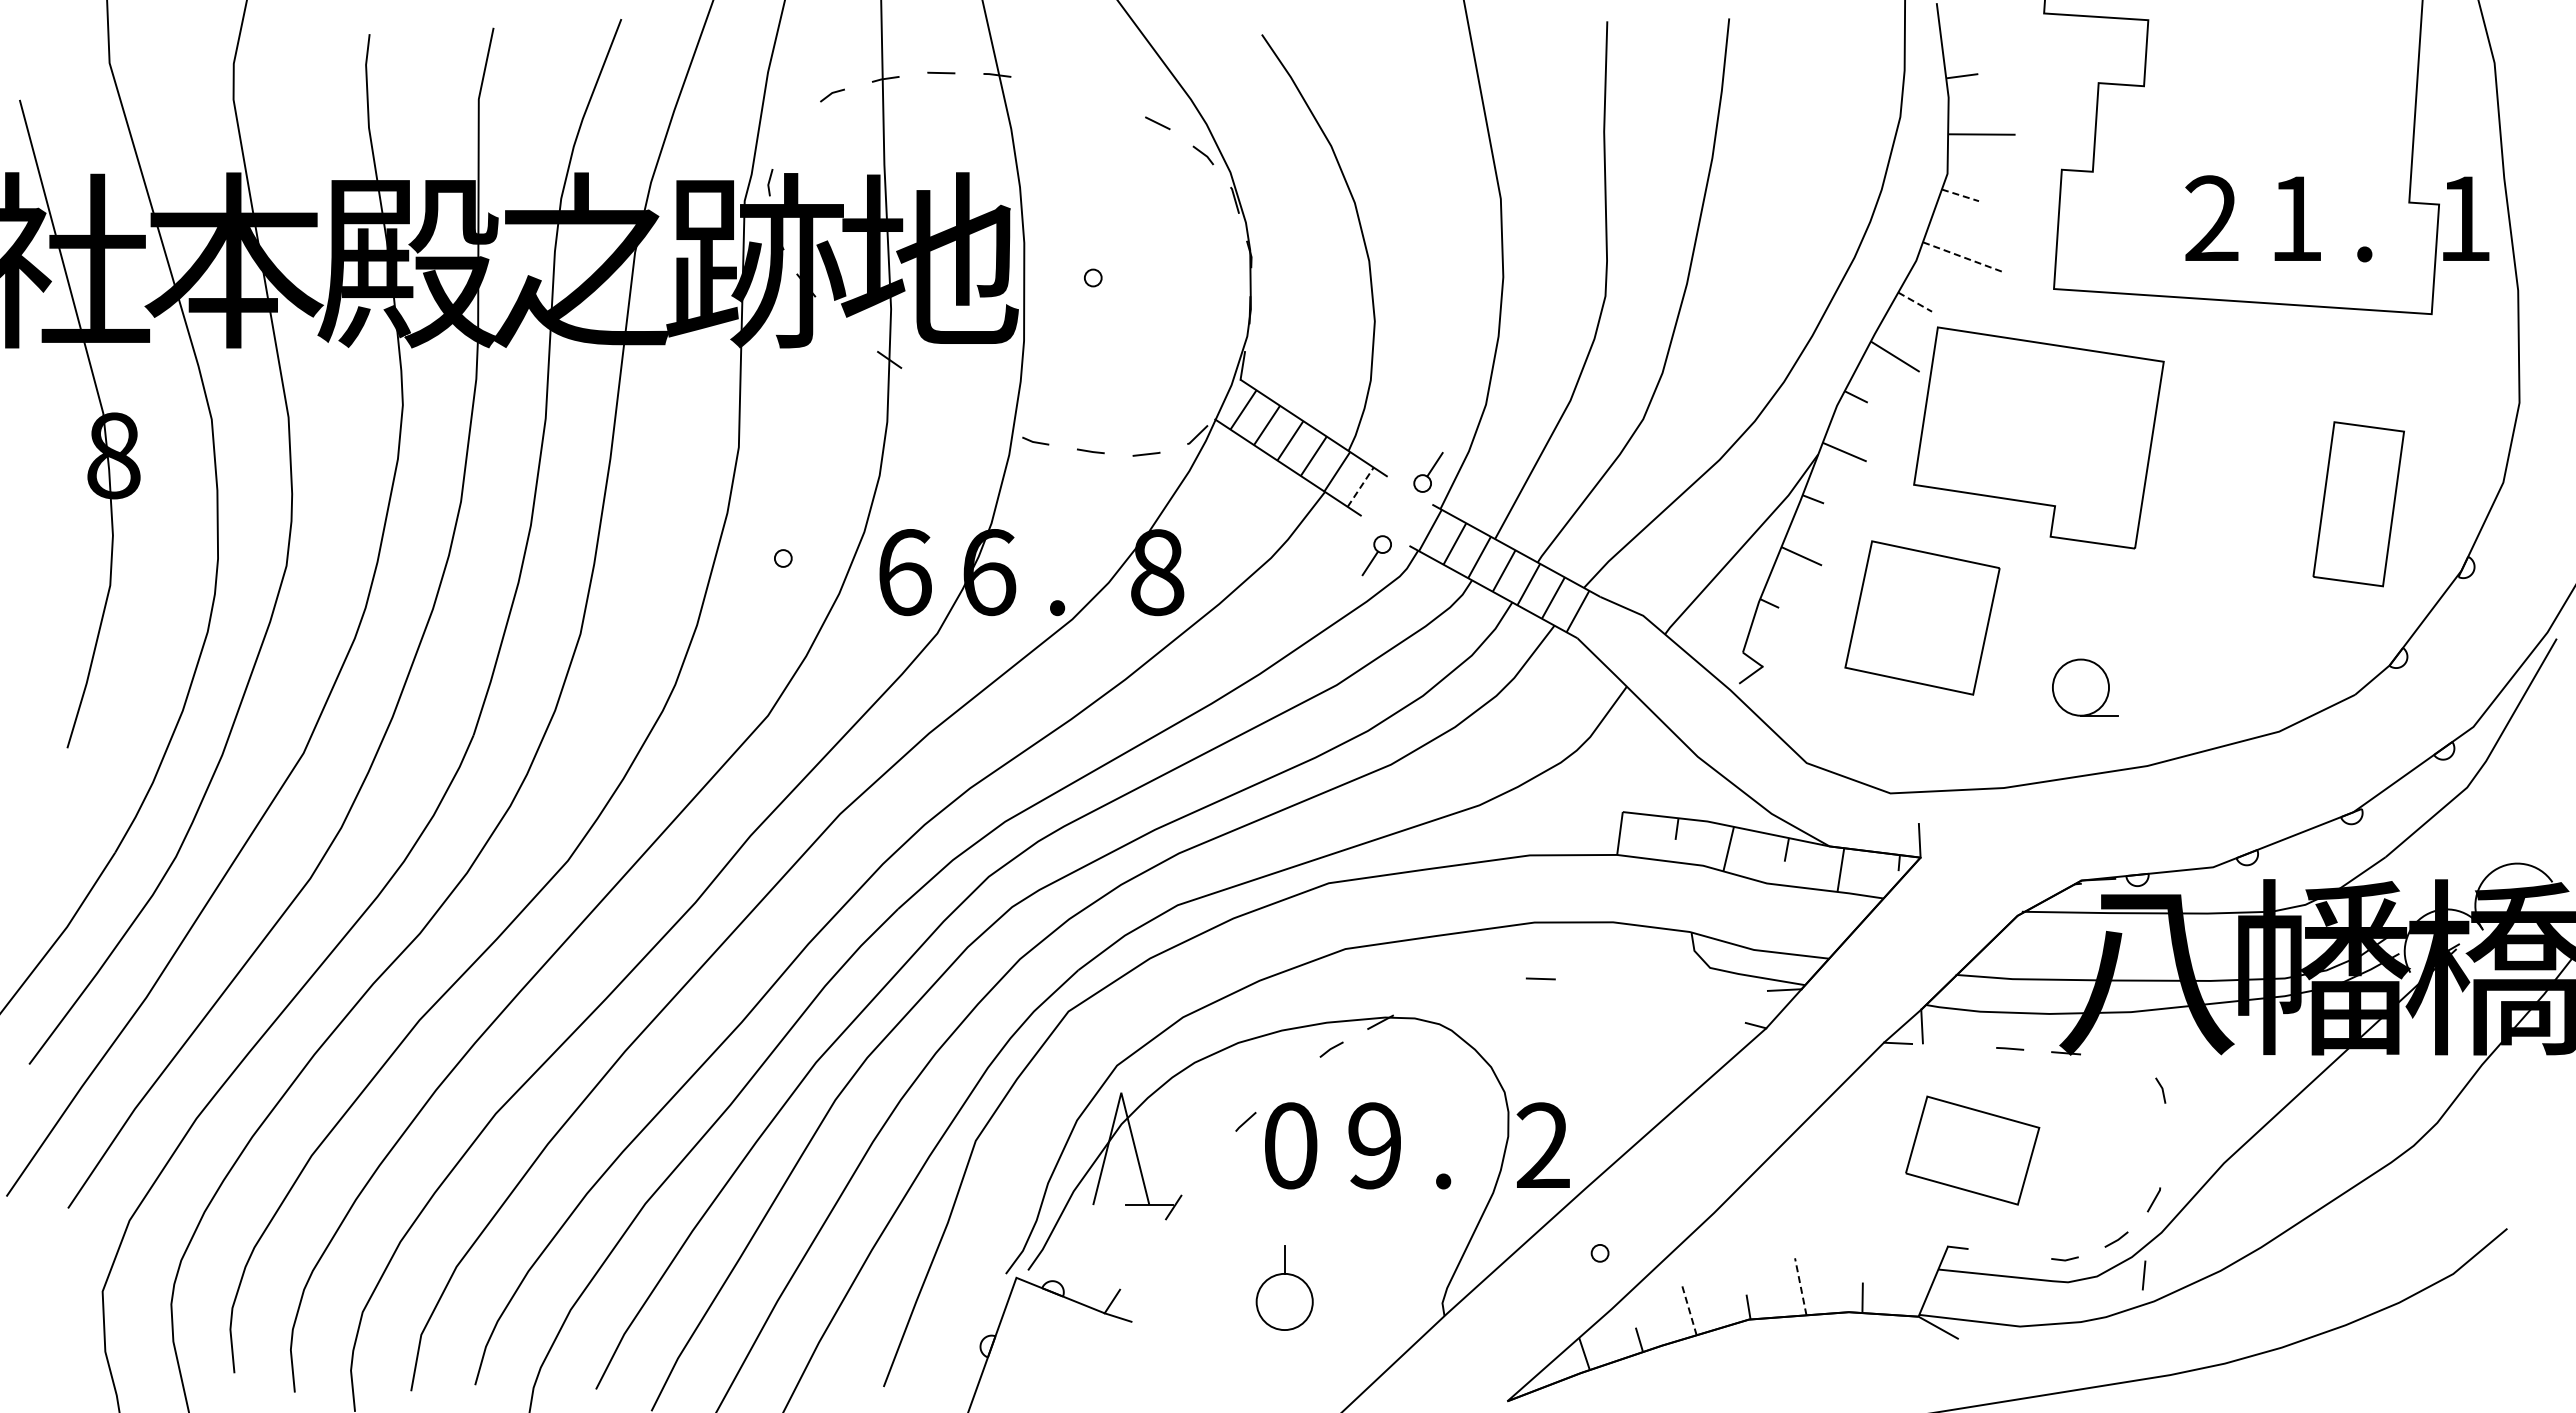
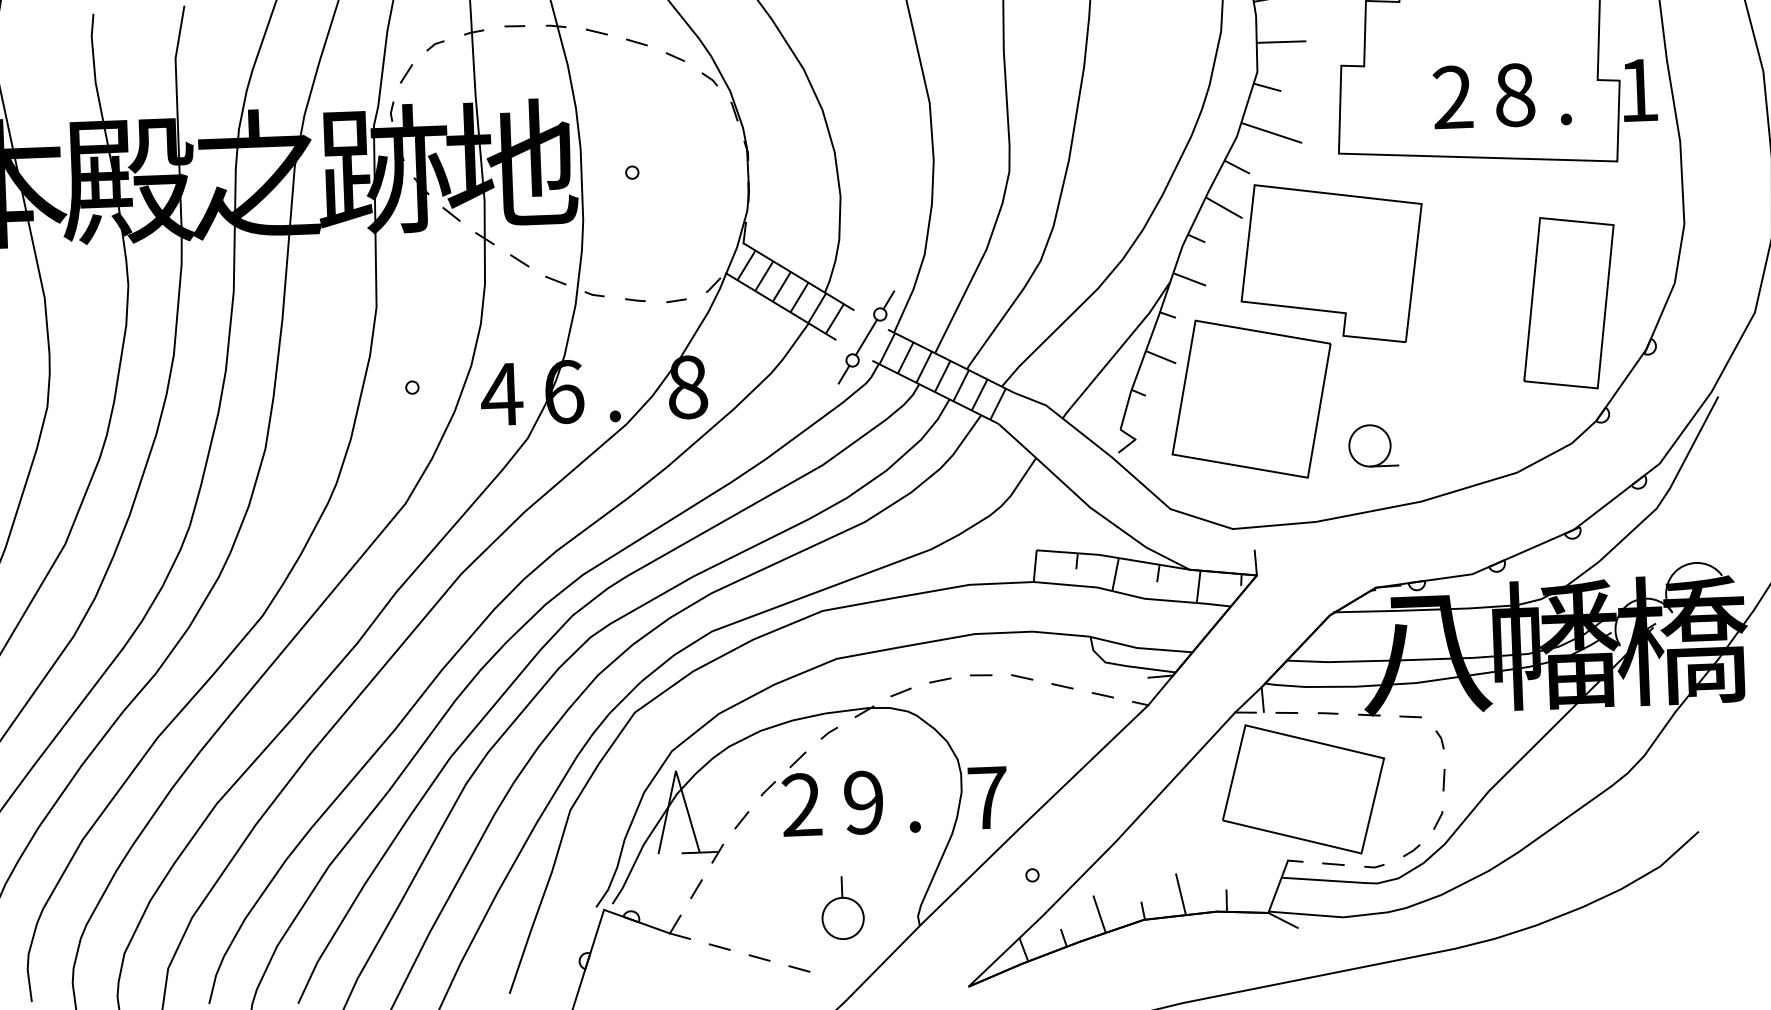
line: (1052, 85) -> (596, 32), added
line: (1105, 100) -> (636, 41), added
line: (791, 131) -> (406, 73), added
line: (1960, 195) -> (1267, 87), dashed -> solid
text: (2296, 218) -> (1515, 94), 1 -> 8
line: (1964, 257) -> (1272, 132), dashed -> solid
line: (1915, 302) -> (1237, 167), dashed -> solid
line: (845, 325) -> (451, 214), added
line: (935, 391) -> (519, 260), added
line: (983, 420) -> (555, 280), added
line: (1360, 487) -> (834, 319), dashed -> solid
part: (2358, 504) -> (1568, 303), size x1.43
line: (1402, 513) -> (866, 337), added
text: (904, 572) -> (501, 394), 6 -> 4
part: (1922, 617) -> (1251, 398), size x1.43
line: (1485, 983) -> (940, 680), added
line: (1596, 983) -> (1022, 677), added
line: (1430, 997) -> (900, 692), added
line: (1650, 997) -> (1062, 685), added
line: (1704, 1011) -> (1102, 694), added
line: (1954, 1045) -> (1287, 712), added
line: (2122, 1057) -> (1410, 716), added
line: (1287, 1083) -> (797, 759), added
text: (1543, 1144) -> (987, 796), 2 -> 7
text: (1290, 1145) -> (801, 804), 0 -> 2
part: (1972, 1150) -> (1303, 789), size x1.67
line: (1208, 1162) -> (742, 819), added
line: (2009, 1253) -> (1333, 863), added
line: (1142, 1254) -> (696, 889), added
line: (2143, 1275) -> (1443, 780), moved
line: (1800, 1286) -> (1180, 894), dashed -> solid
part: (1284, 1287) -> (842, 907), moved
line: (1689, 1309) -> (1099, 914), dashed -> solid
line: (1171, 1334) -> (719, 947), added
line: (1224, 1351) -> (759, 958), added
line: (1278, 1368) -> (799, 969), added

